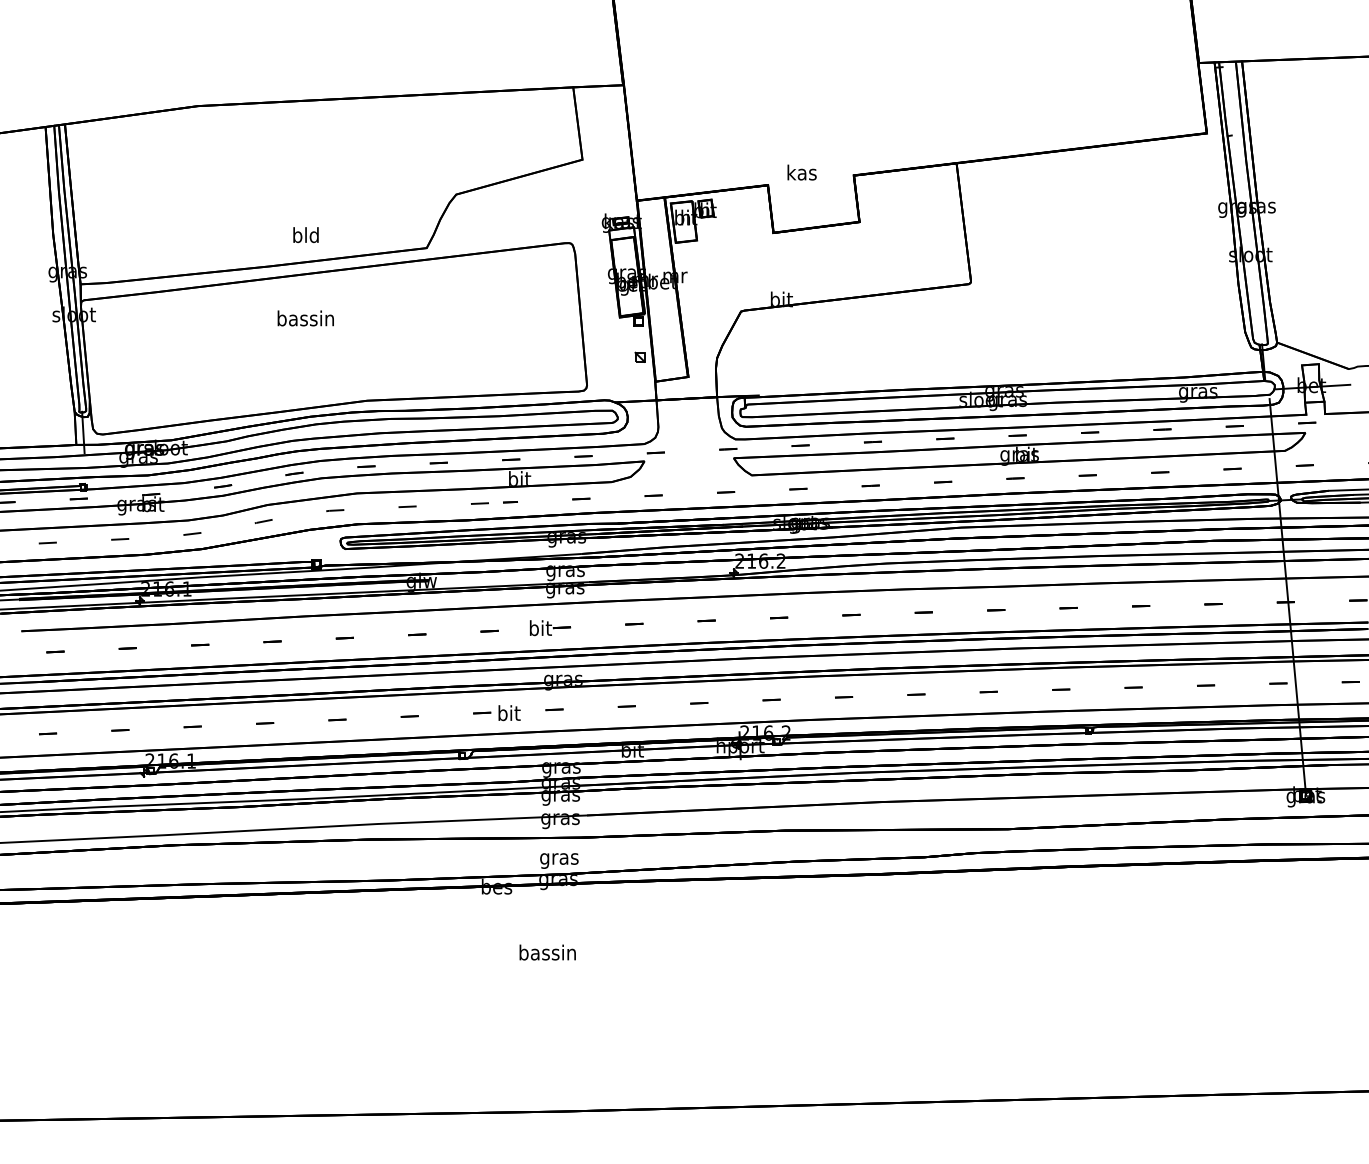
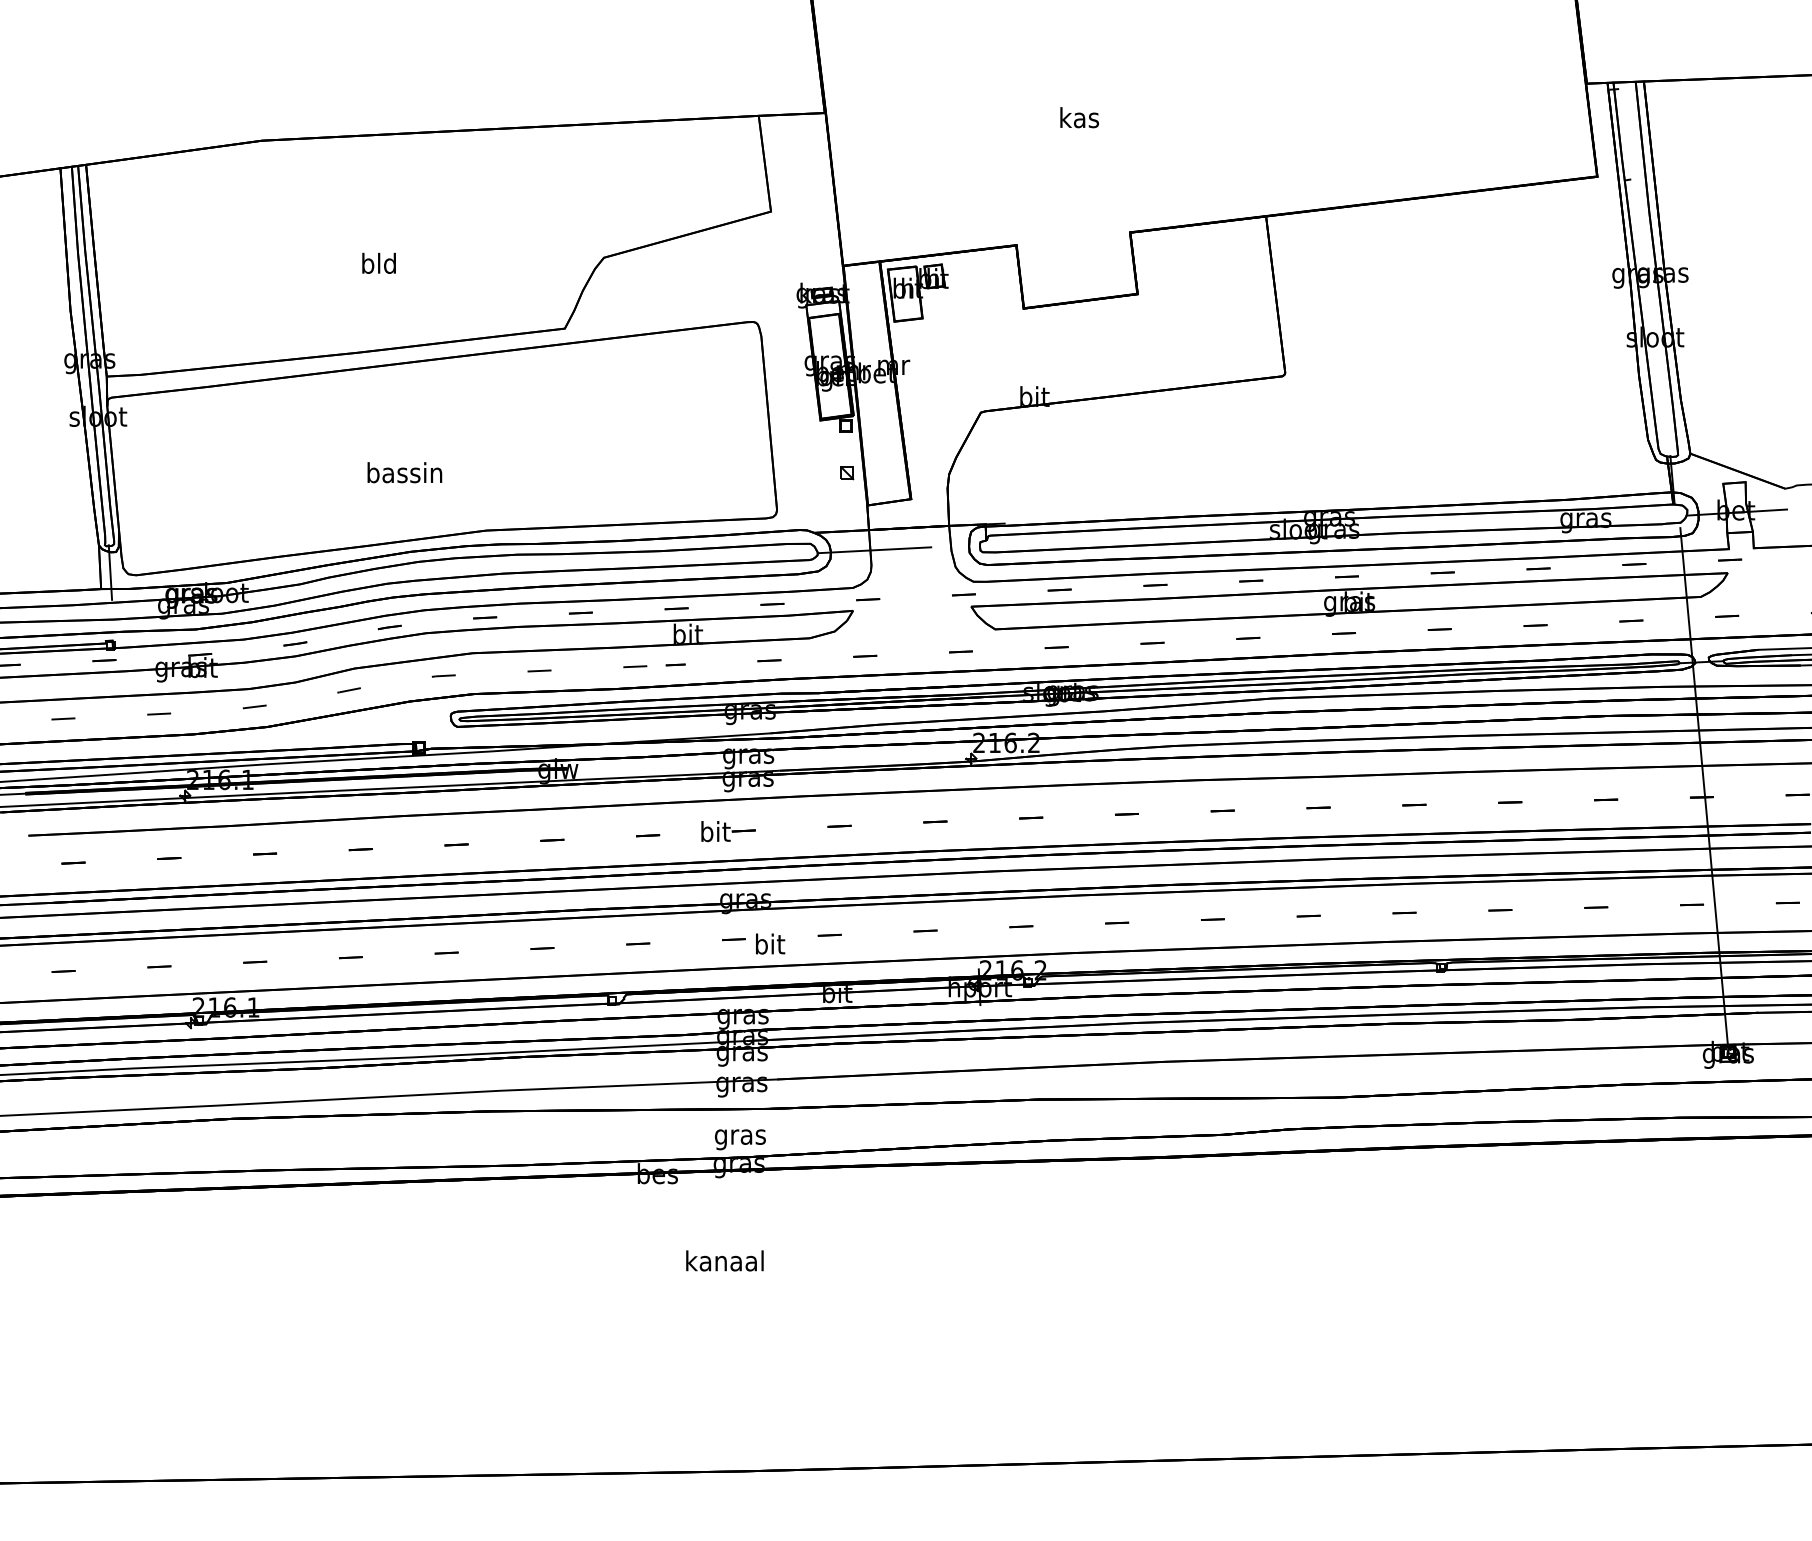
text: (801, 172) -> (1079, 117), moved
text: (305, 234) -> (378, 262), moved
text: (305, 318) -> (404, 472), moved
line: (661, 415) -> (875, 550), added
text: (509, 712) -> (770, 943), moved
text: (547, 952) -> (724, 1260), bassin -> kanaal

